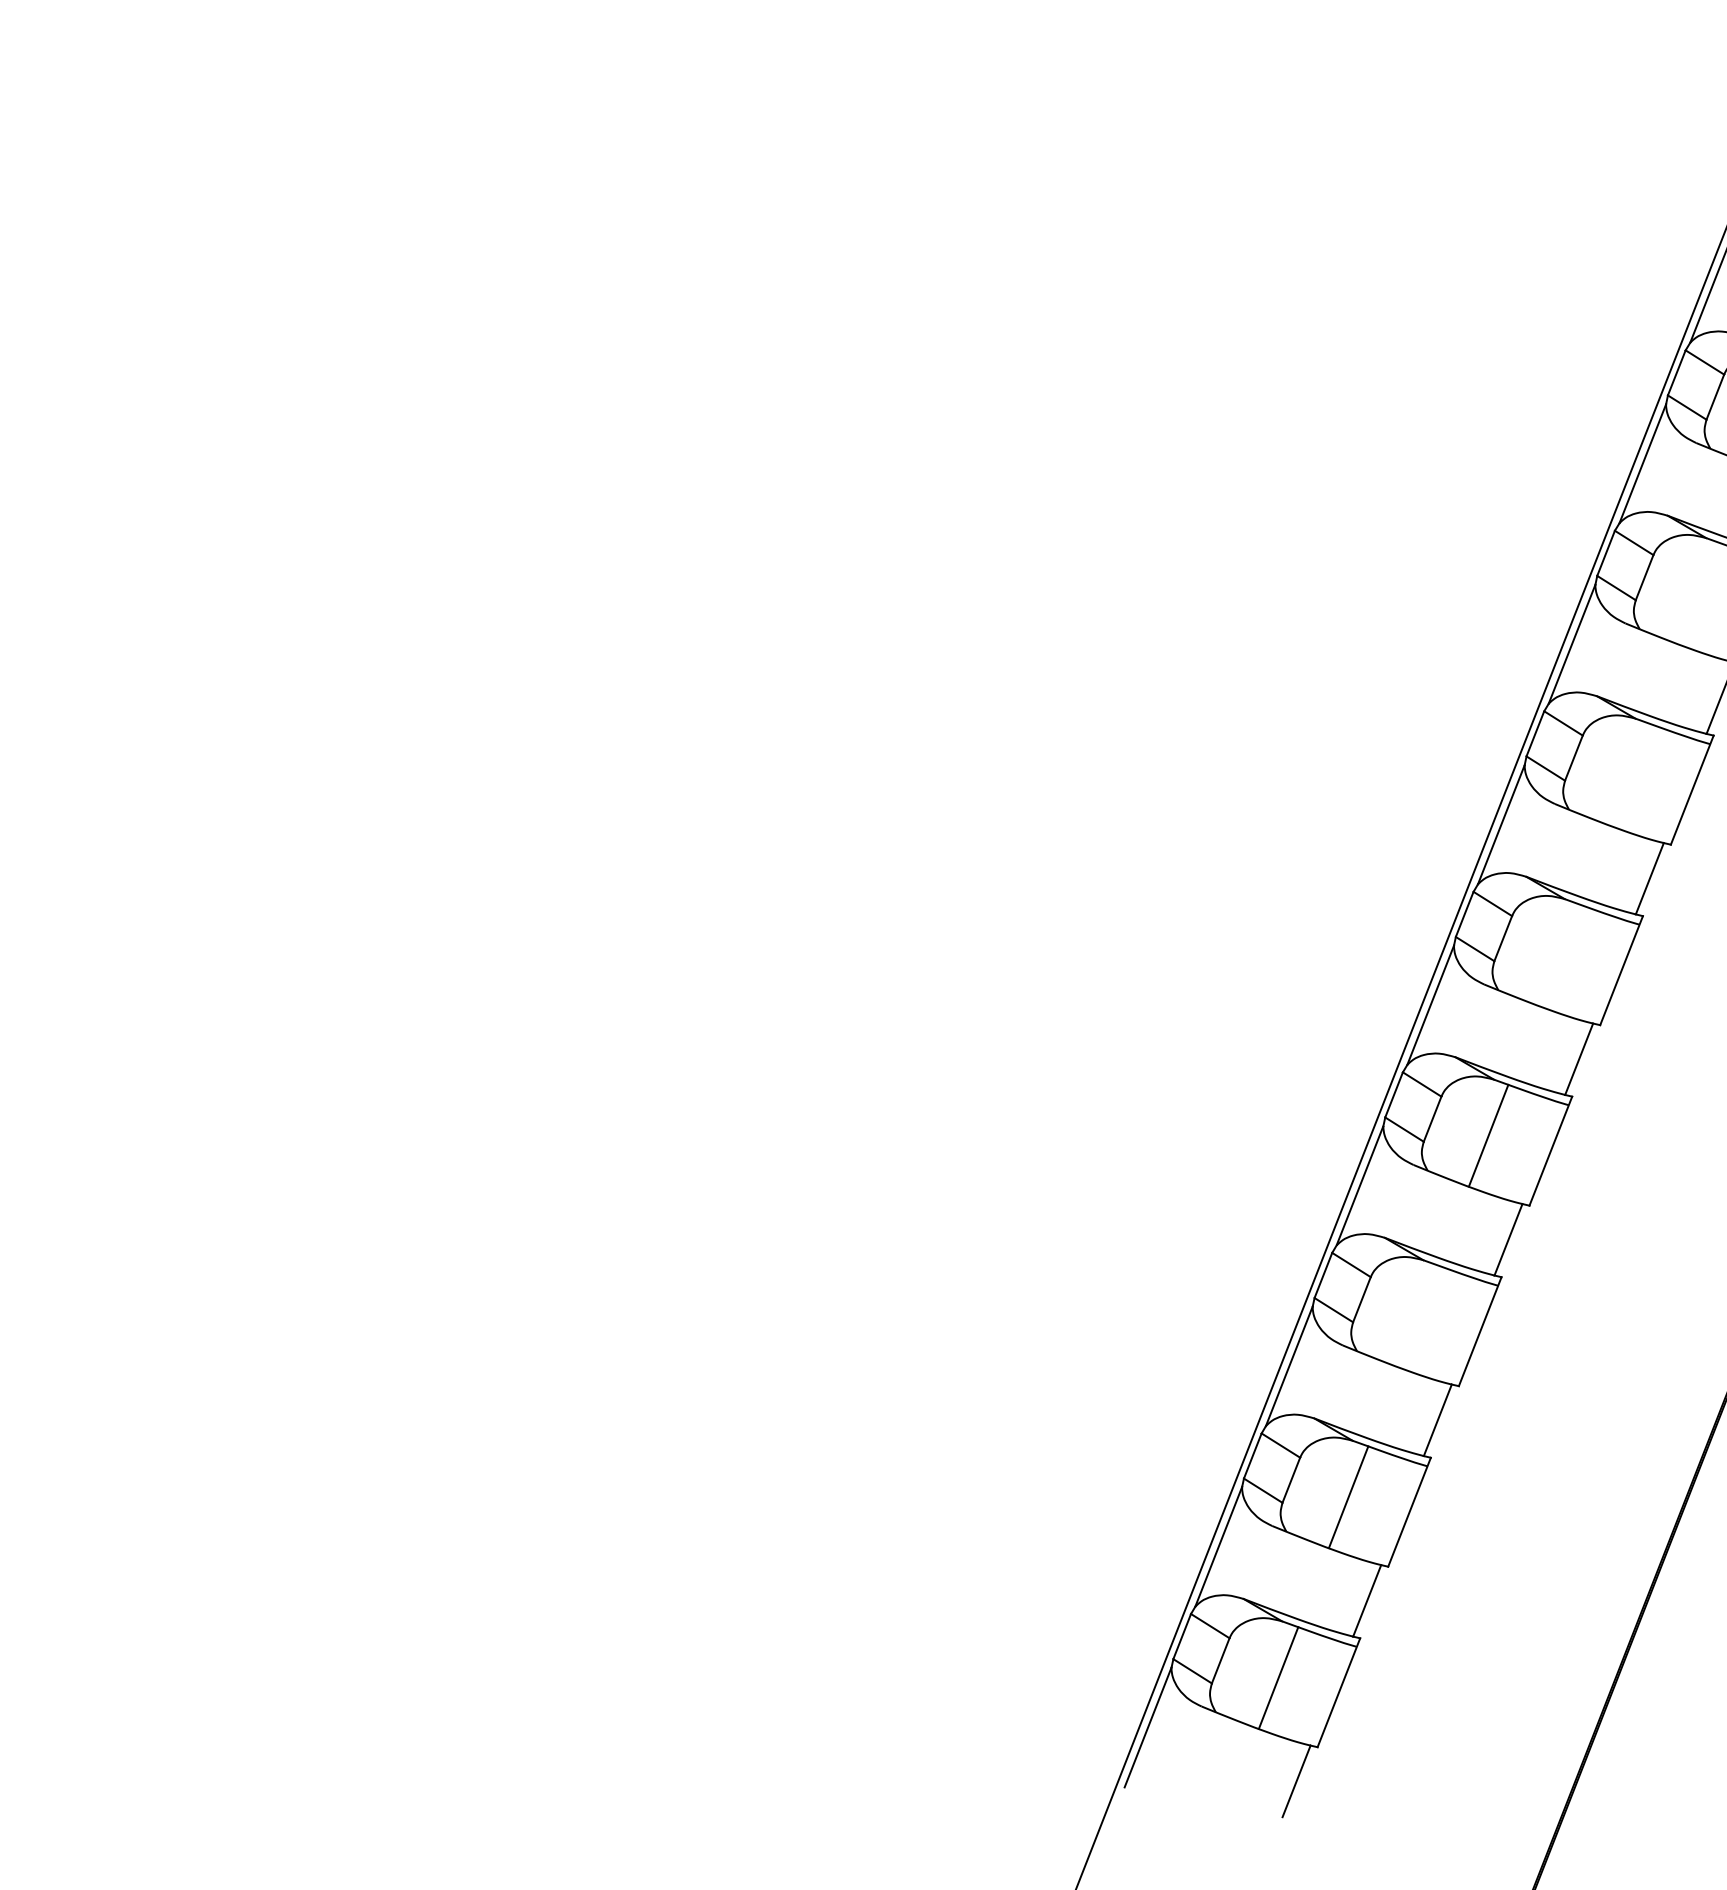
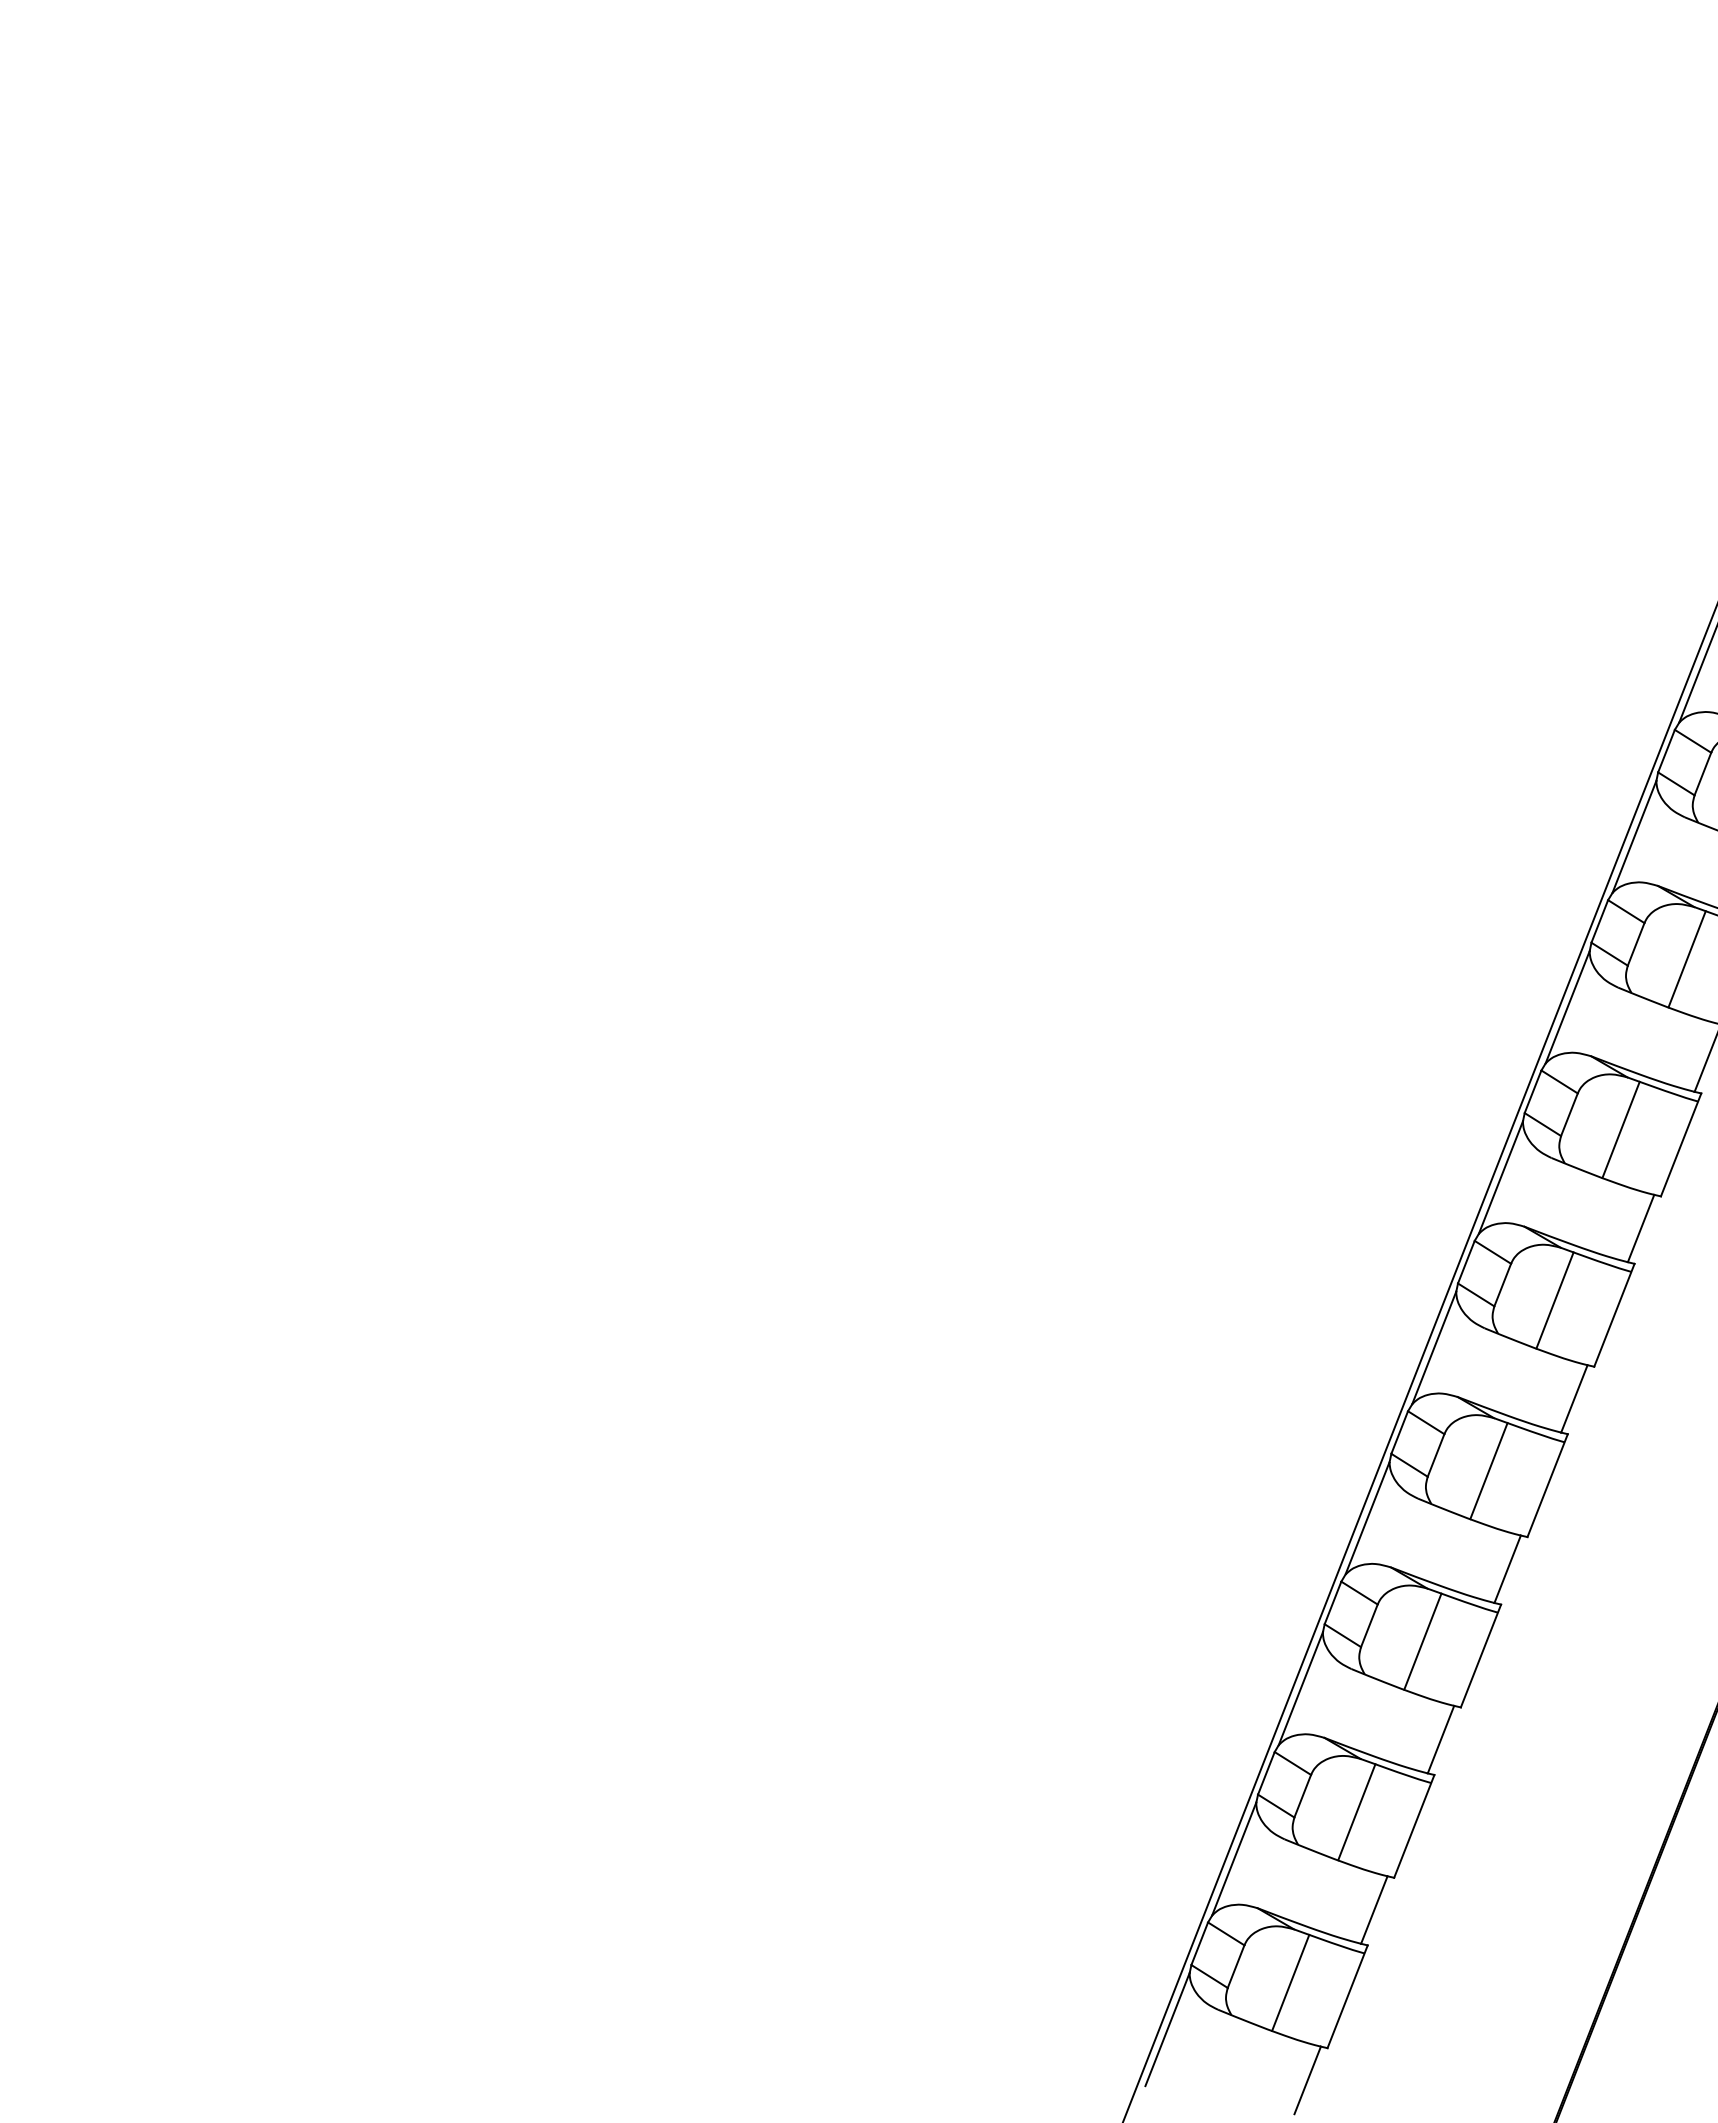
line: (1697, 593) -> (1686, 959), added
line: (1628, 773) -> (1620, 1129), added
line: (1558, 954) -> (1554, 1300), added
line: (1418, 1316) -> (1422, 1641), added

